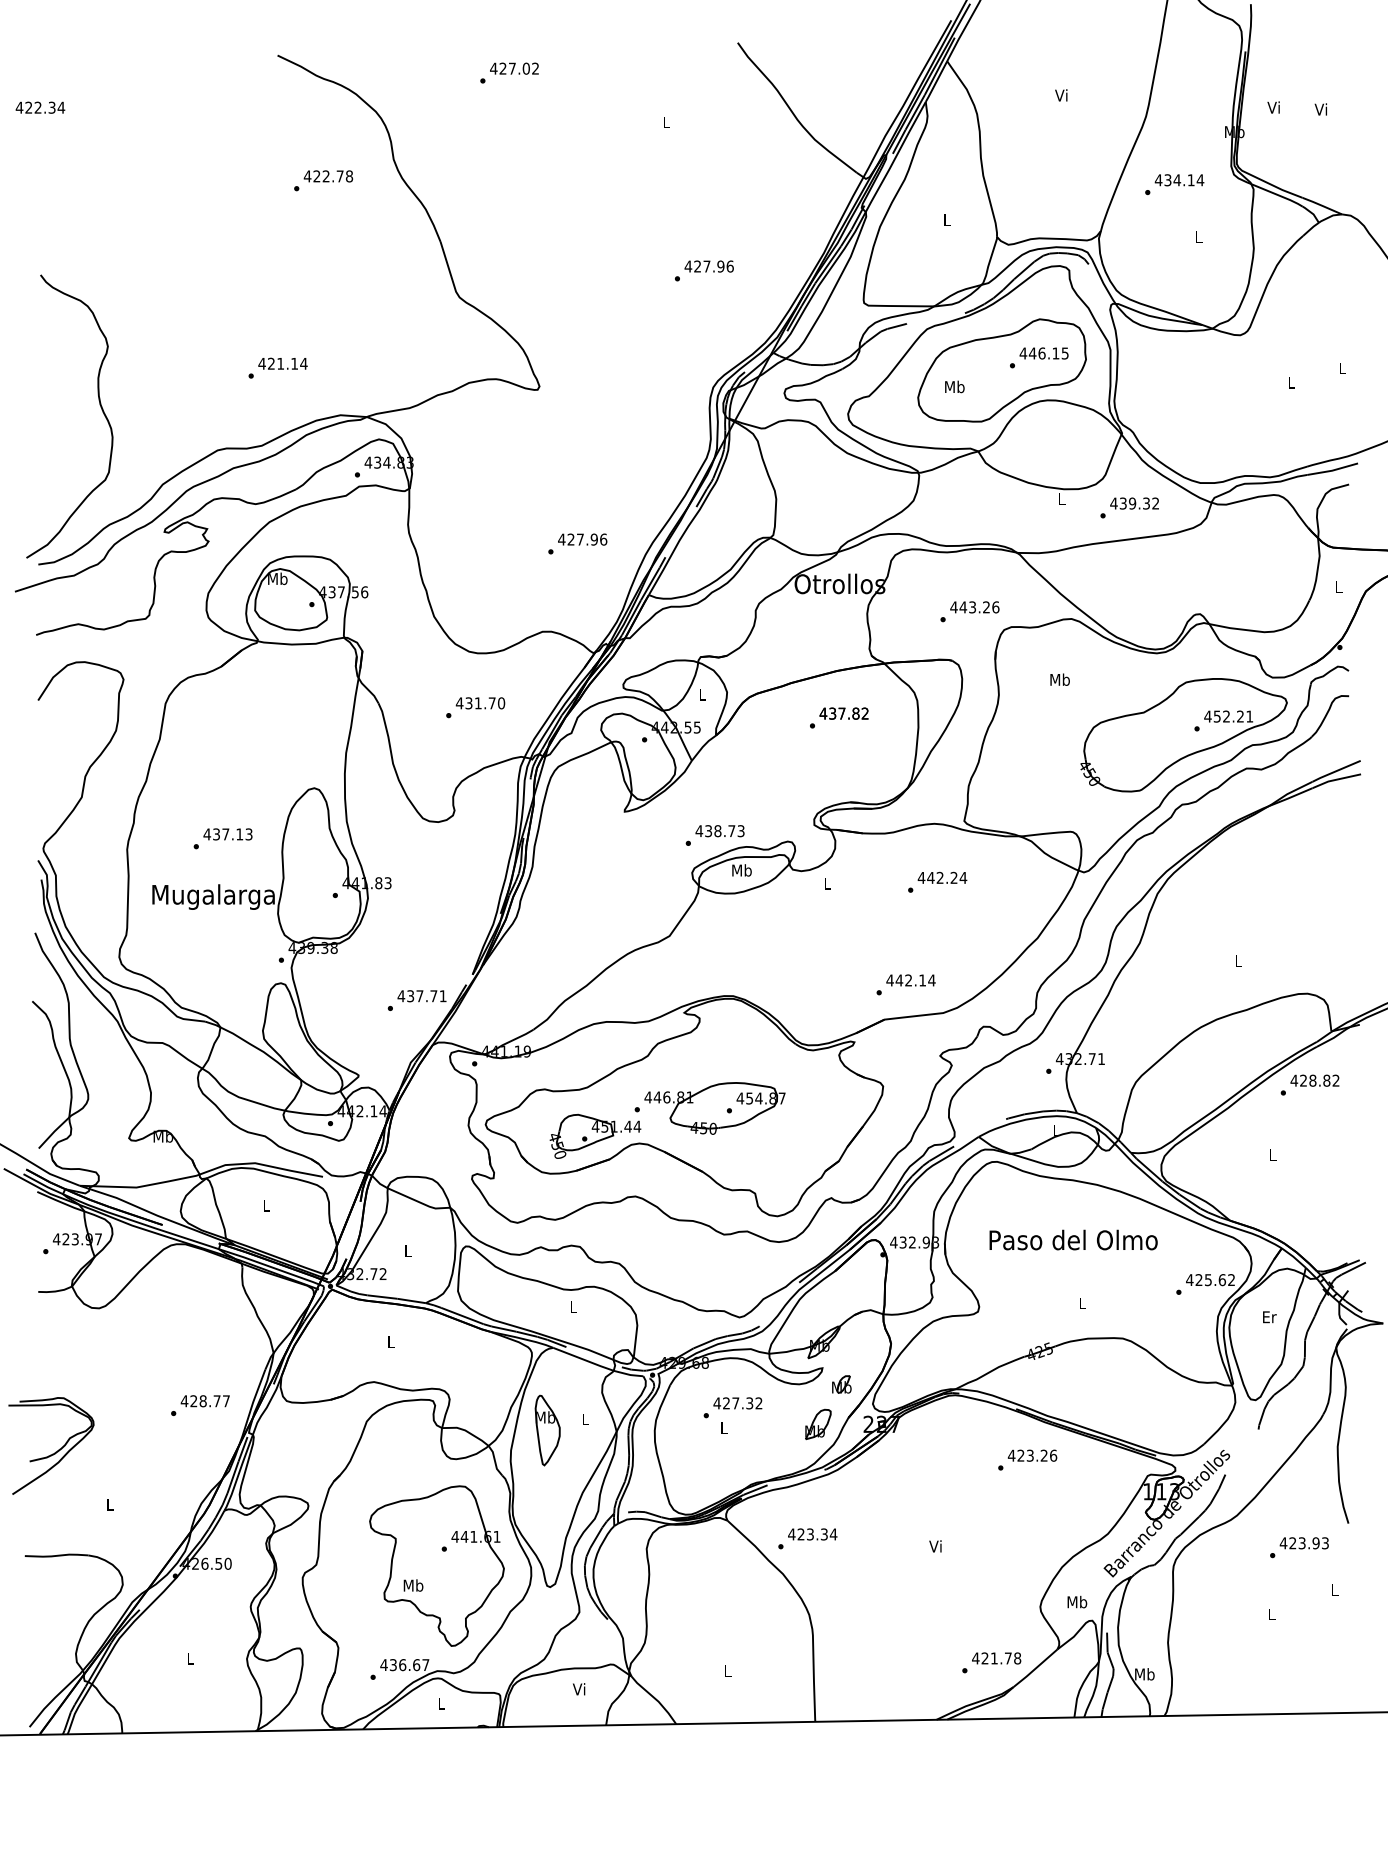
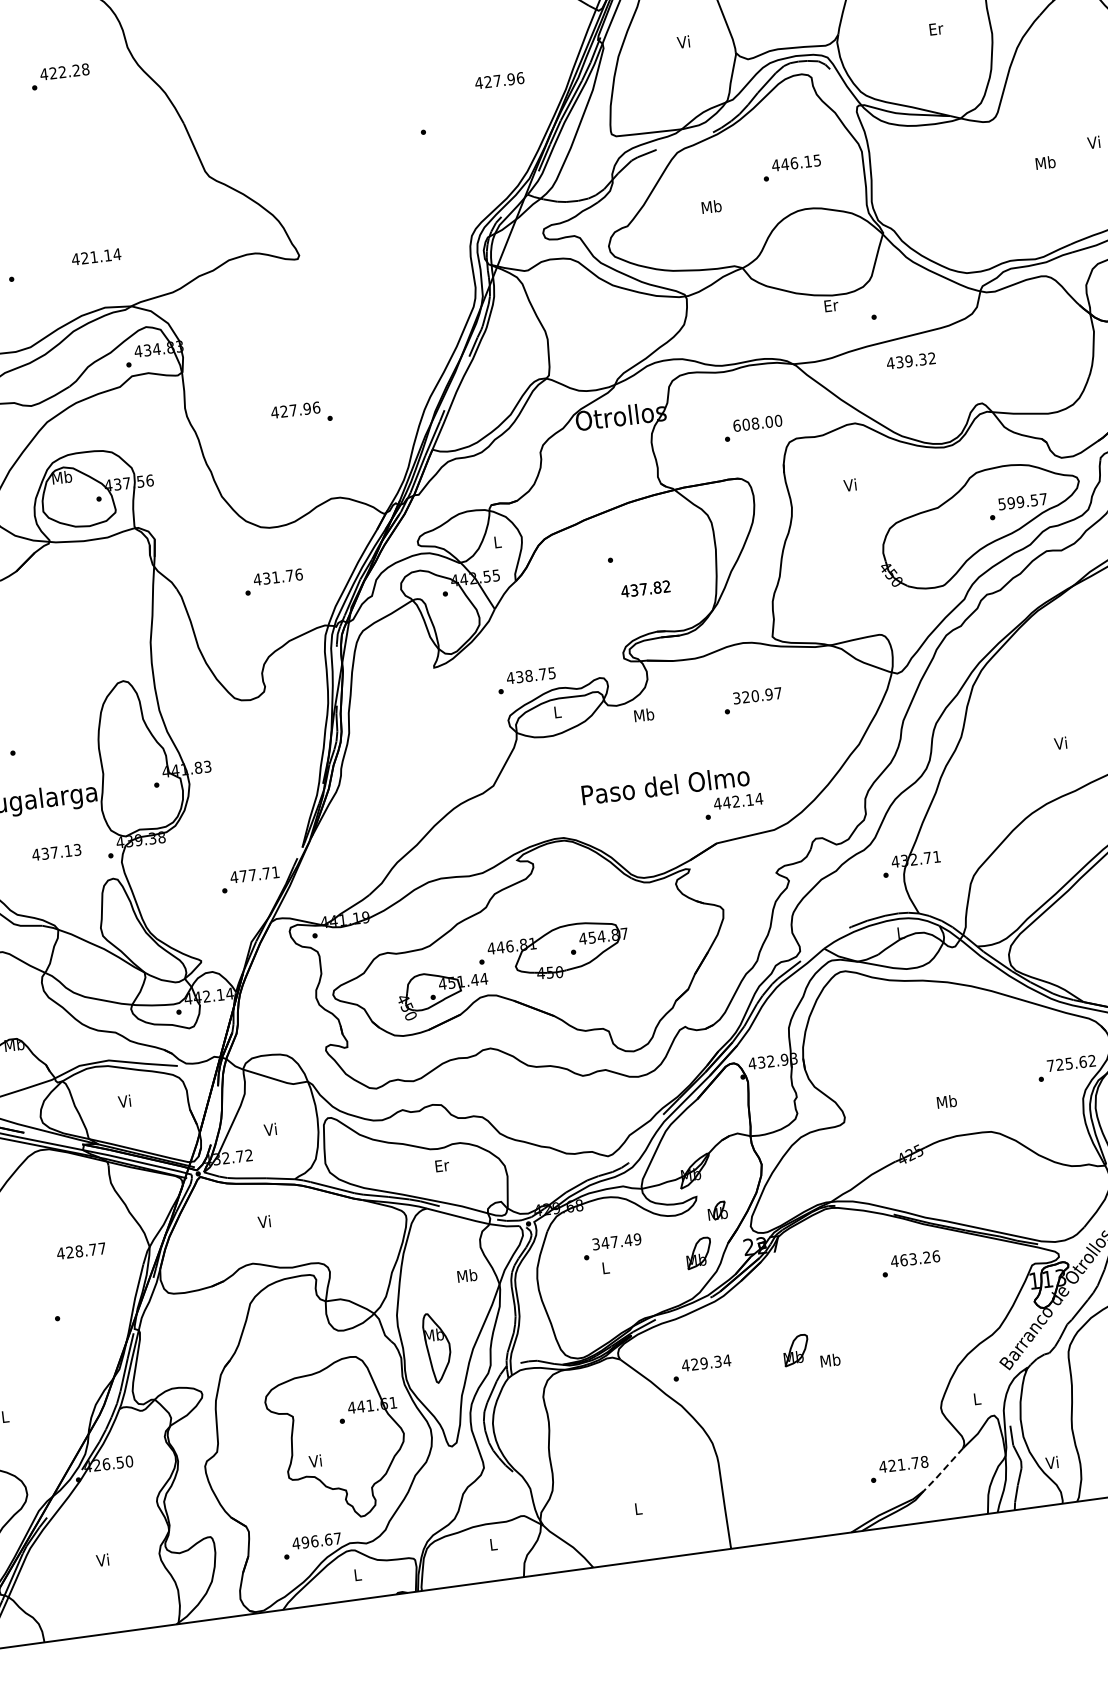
text: (339, 176) -> (75, 70), 422.78 -> 422.28
text: (946, 219) -> (683, 41), L -> Vi
text: (1199, 236) -> (936, 28), L -> Er
text: (708, 266) -> (498, 80), moved
text: (282, 363) -> (95, 256), moved
text: (1341, 368) -> (1093, 142), L -> Vi
part: (1001, 370) -> (756, 184), removed
text: (1291, 382) -> (1045, 162), L -> Mb
text: (1062, 499) -> (831, 305), L -> Er
text: (1134, 503) -> (910, 360), moved
text: (582, 539) -> (295, 410), moved
text: (974, 607) -> (757, 423), 443.26 -> 608.00
text: (1059, 679) -> (850, 484), Mb -> Vi
text: (501, 702) -> (298, 573), 431.70 -> 431.76
text: (843, 713) -> (645, 588), moved
text: (1228, 716) -> (1022, 501), 452.21 -> 599.57
text: (741, 830) -> (552, 672), 438.73 -> 438.75
text: (227, 834) -> (56, 852), moved
text: (741, 870) -> (557, 712), Mb -> L
text: (942, 877) -> (757, 695), 442.24 -> 320.97
text: (827, 883) -> (644, 714), L -> Mb
text: (1237, 960) -> (1060, 742), L -> Vi
text: (410, 996) -> (243, 876), 437.71 -> 477.71
text: (265, 1205) -> (124, 1101), L -> Vi
text: (1073, 1239) -> (665, 784), moved
text: (407, 1250) -> (270, 1129), L -> Vi
text: (1189, 1279) -> (1050, 1065), 425.62 -> 725.62
text: (1082, 1303) -> (946, 1101), L -> Mb
text: (573, 1307) -> (442, 1166), L -> Er
text: (390, 1341) -> (264, 1221), L -> Vi
text: (204, 1401) -> (80, 1251), moved
text: (737, 1403) -> (616, 1241), 427.32 -> 347.49
text: (585, 1419) -> (467, 1275), L -> Mb
part: (547, 1430) -> (437, 1347), moved
text: (1020, 1455) -> (903, 1260), 423.26 -> 463.26
part: (903, 1532) -> (796, 1350), added
text: (809, 1534) -> (703, 1363), 423.34 -> 429.34
text: (936, 1546) -> (830, 1360), Vi -> Mb
text: (413, 1585) -> (316, 1461), Mb -> Vi
text: (1077, 1601) -> (977, 1398), Mb -> L
text: (189, 1658) -> (102, 1560), L -> Vi
text: (392, 1664) -> (304, 1541), 436.67 -> 496.67
line: (1035, 1668) -> (943, 1469), solid -> dashed
text: (1144, 1674) -> (1052, 1462), Mb -> Vi
text: (578, 1689) -> (492, 1544), Vi -> L

